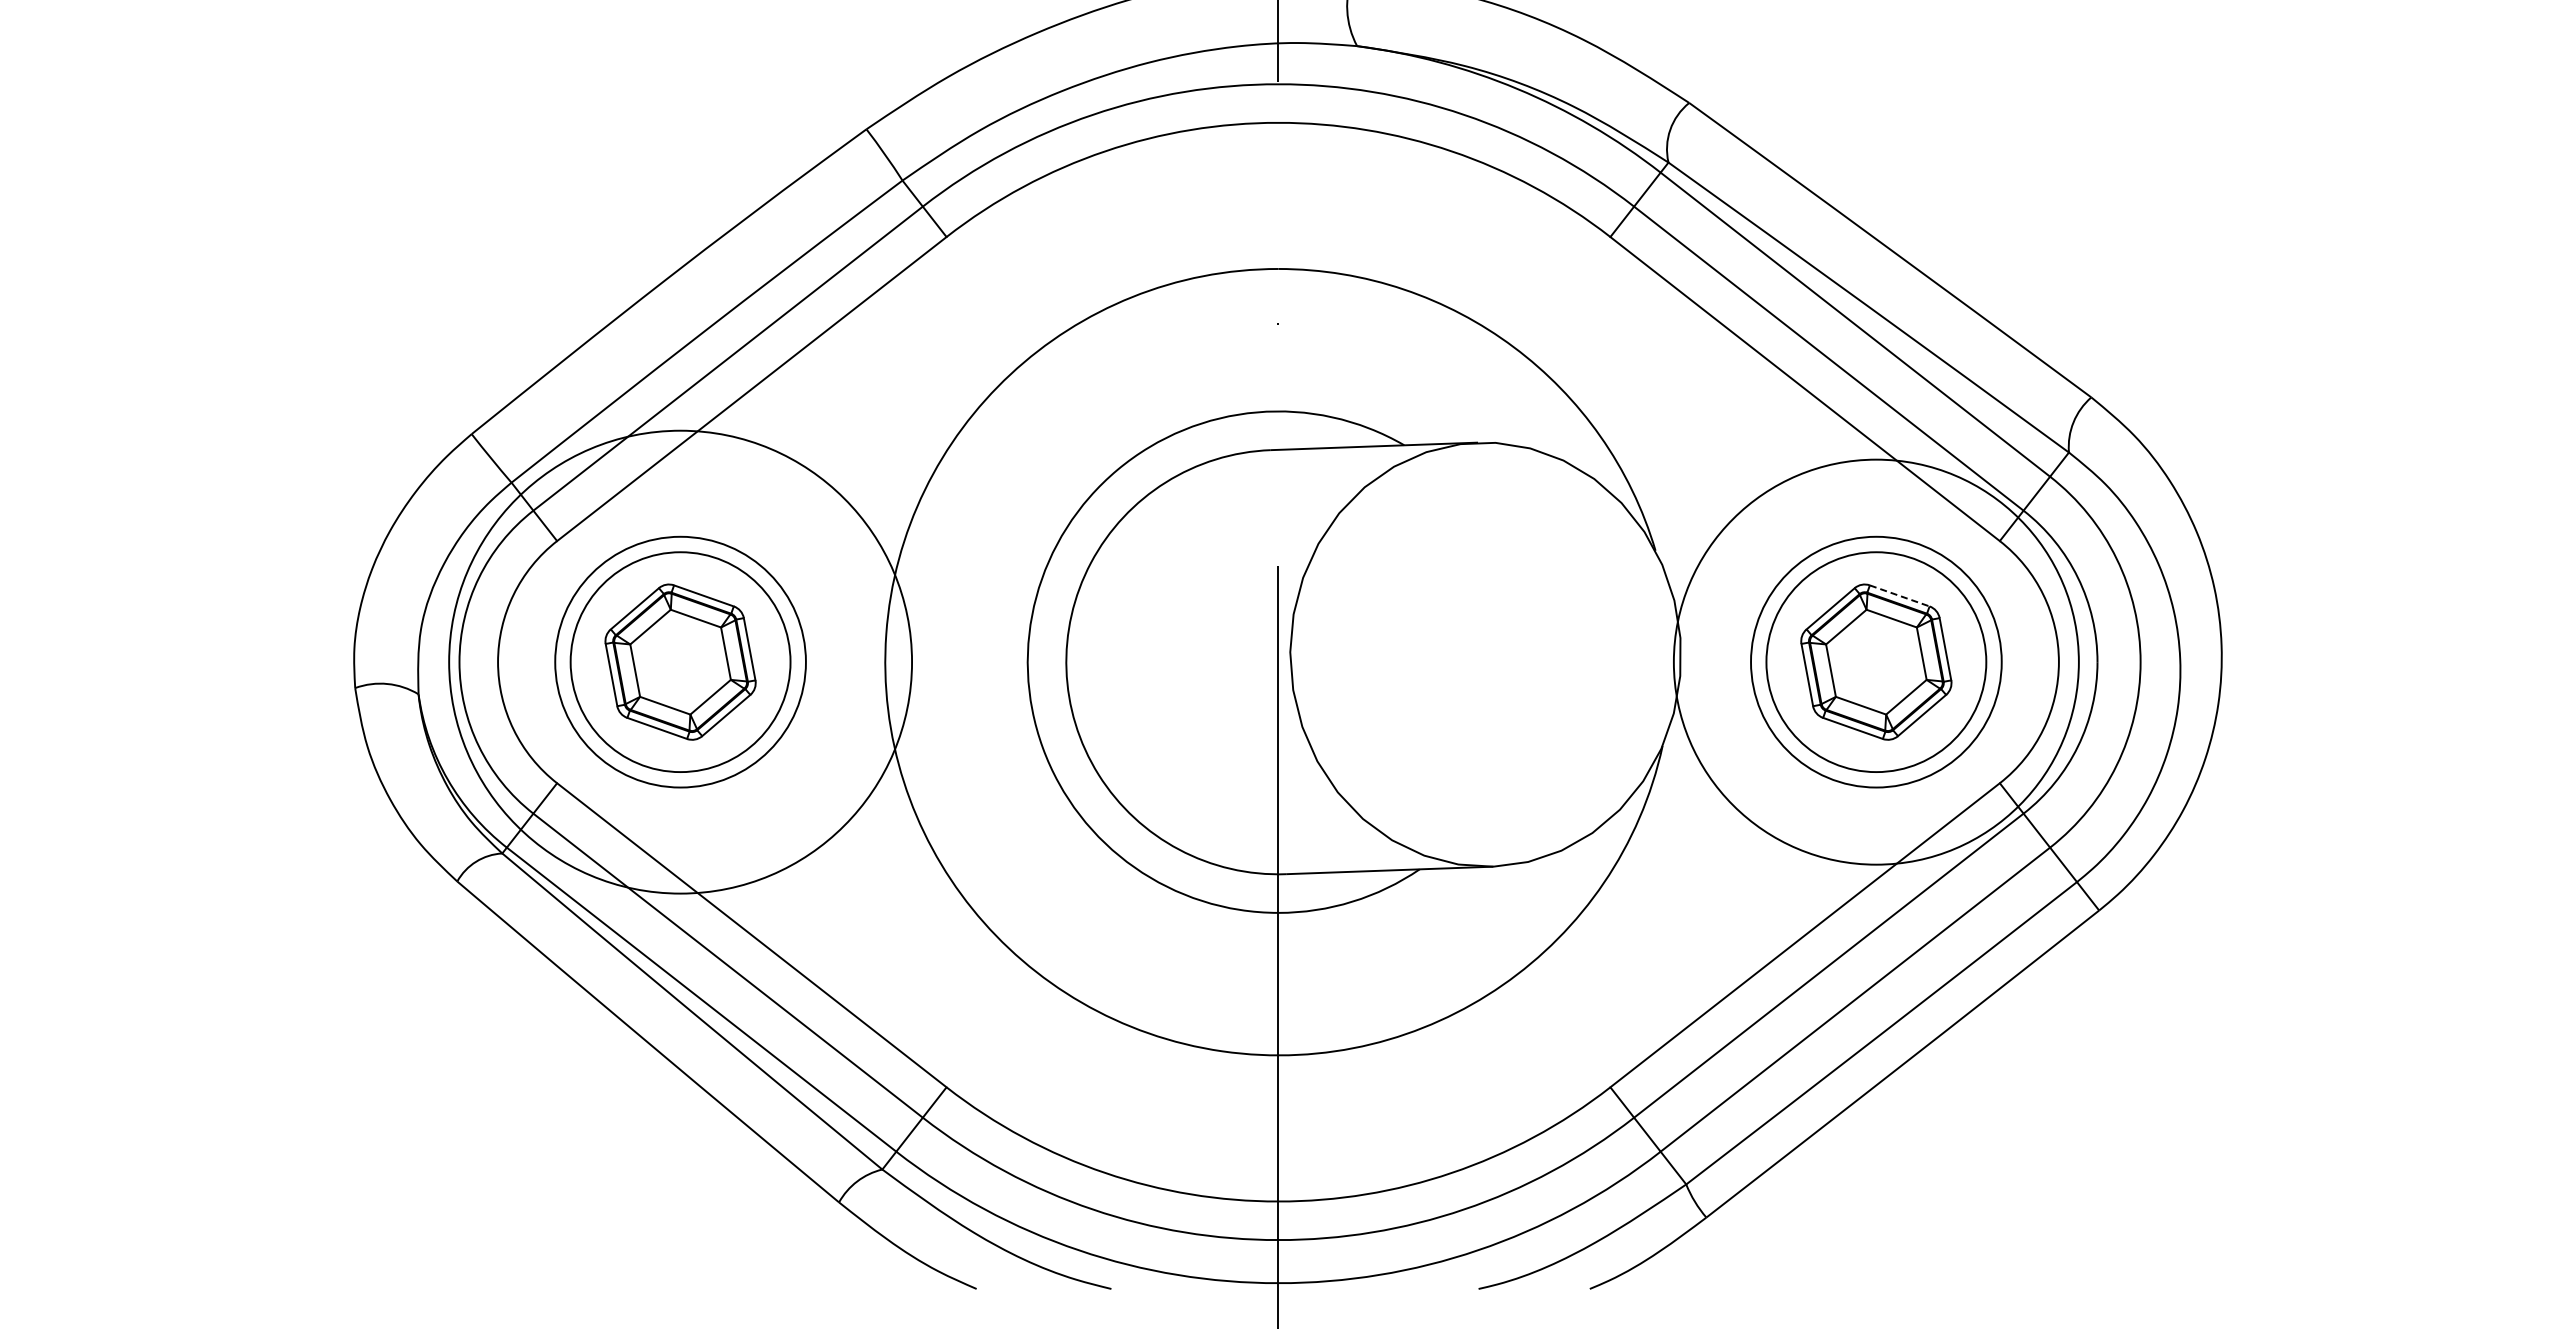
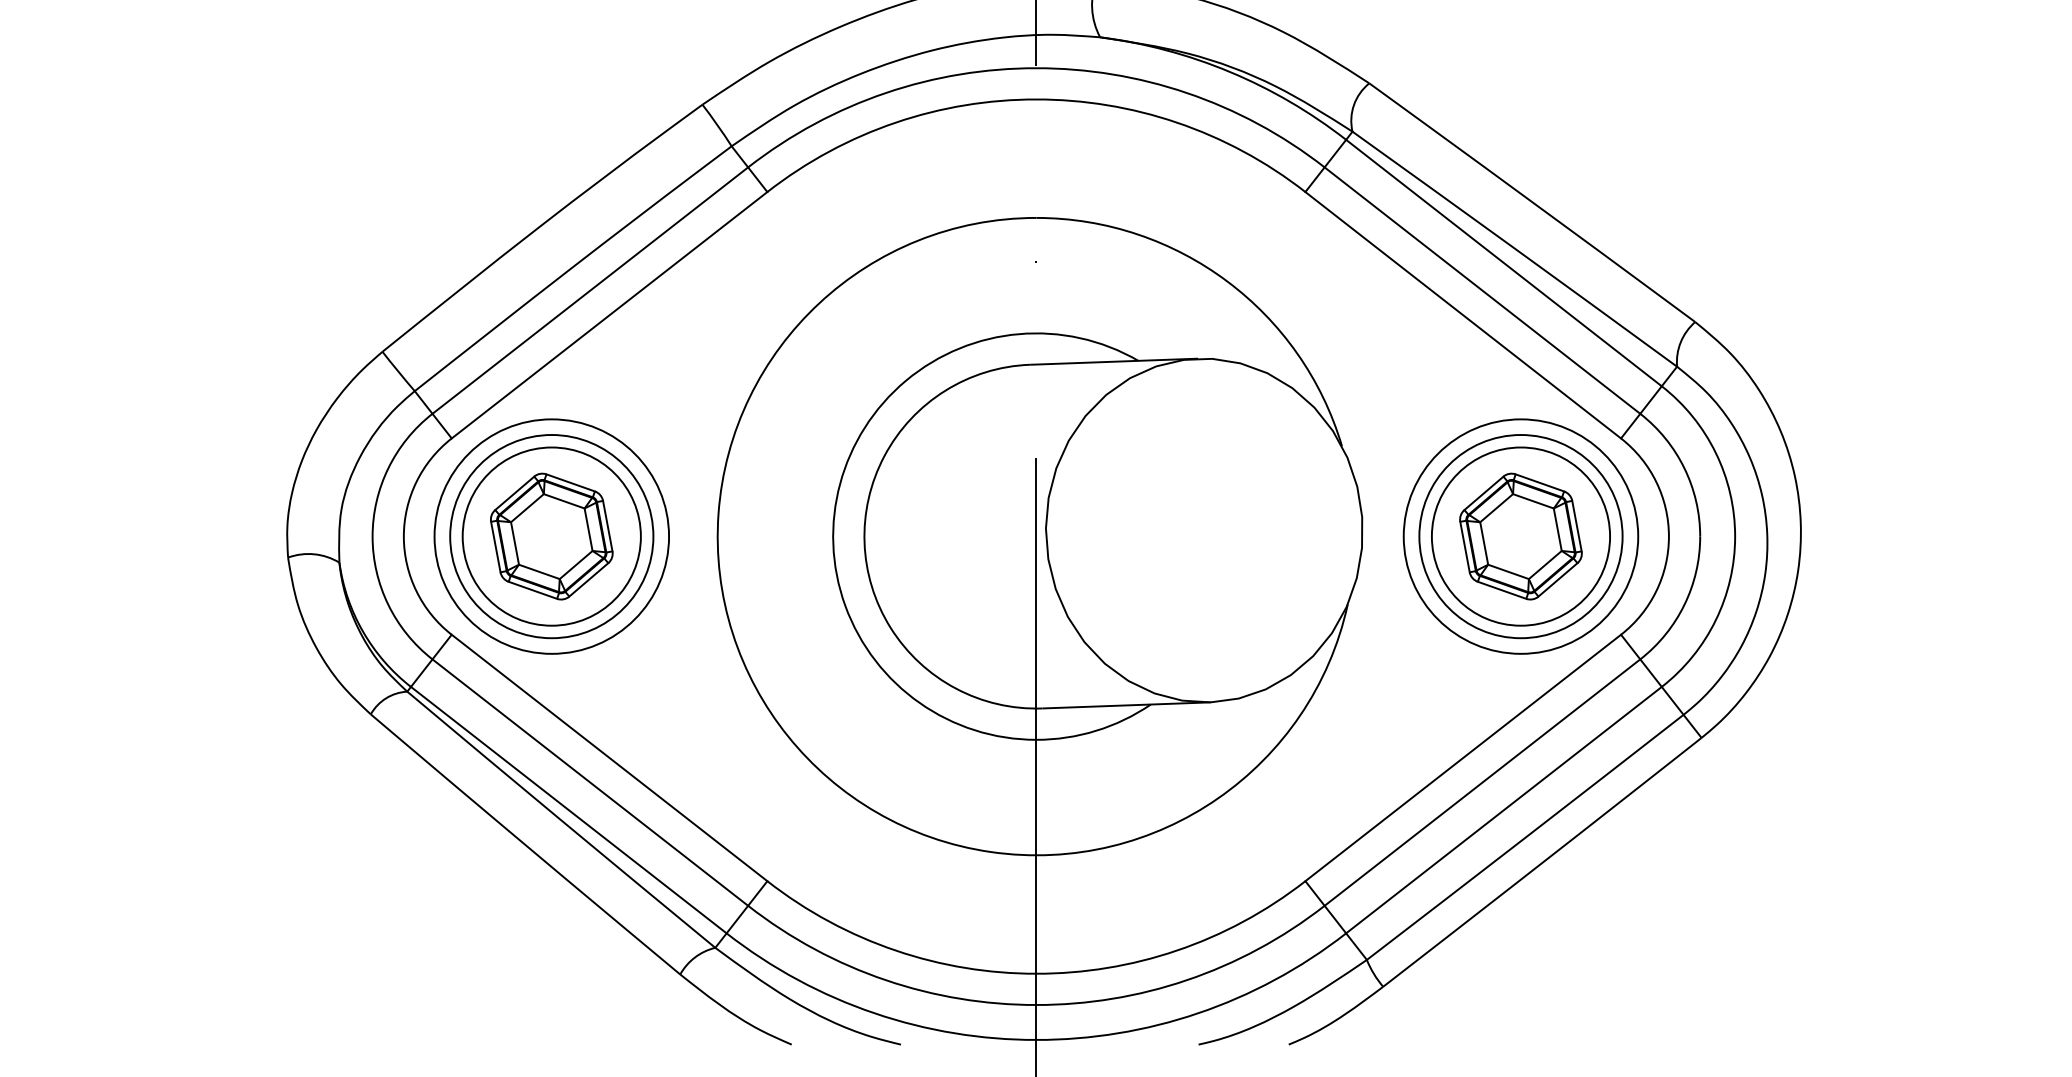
line: (1899, 595) -> (1539, 482), dashed -> solid
circle: (680, 661) -> (551, 536), size x0.62
circle: (1876, 661) -> (1521, 536), size x0.71

